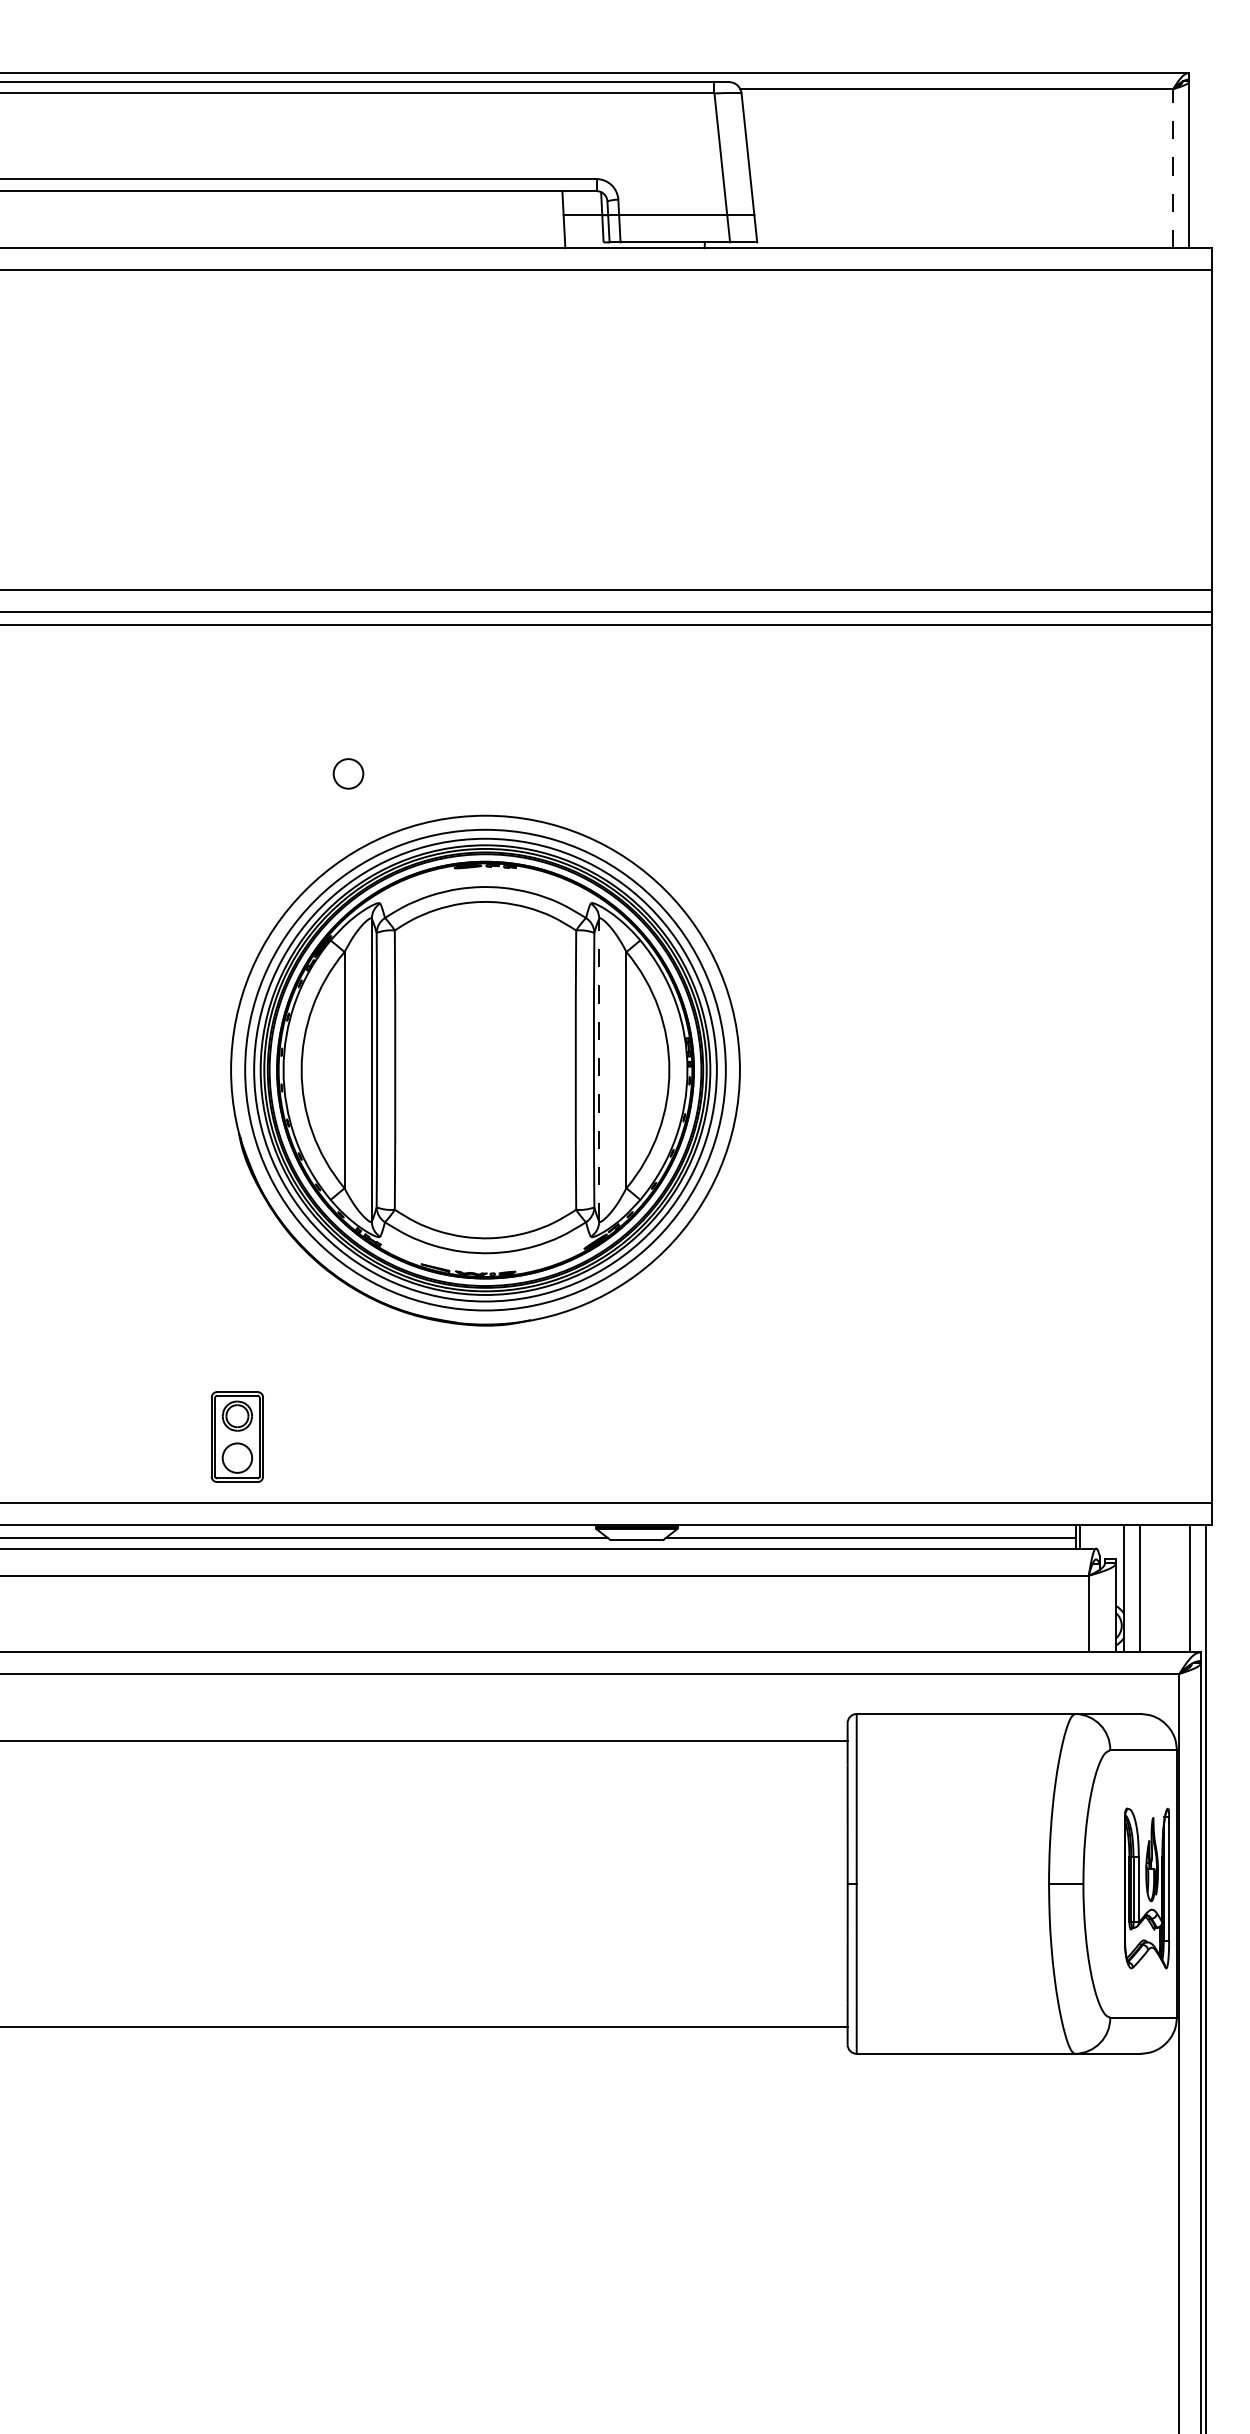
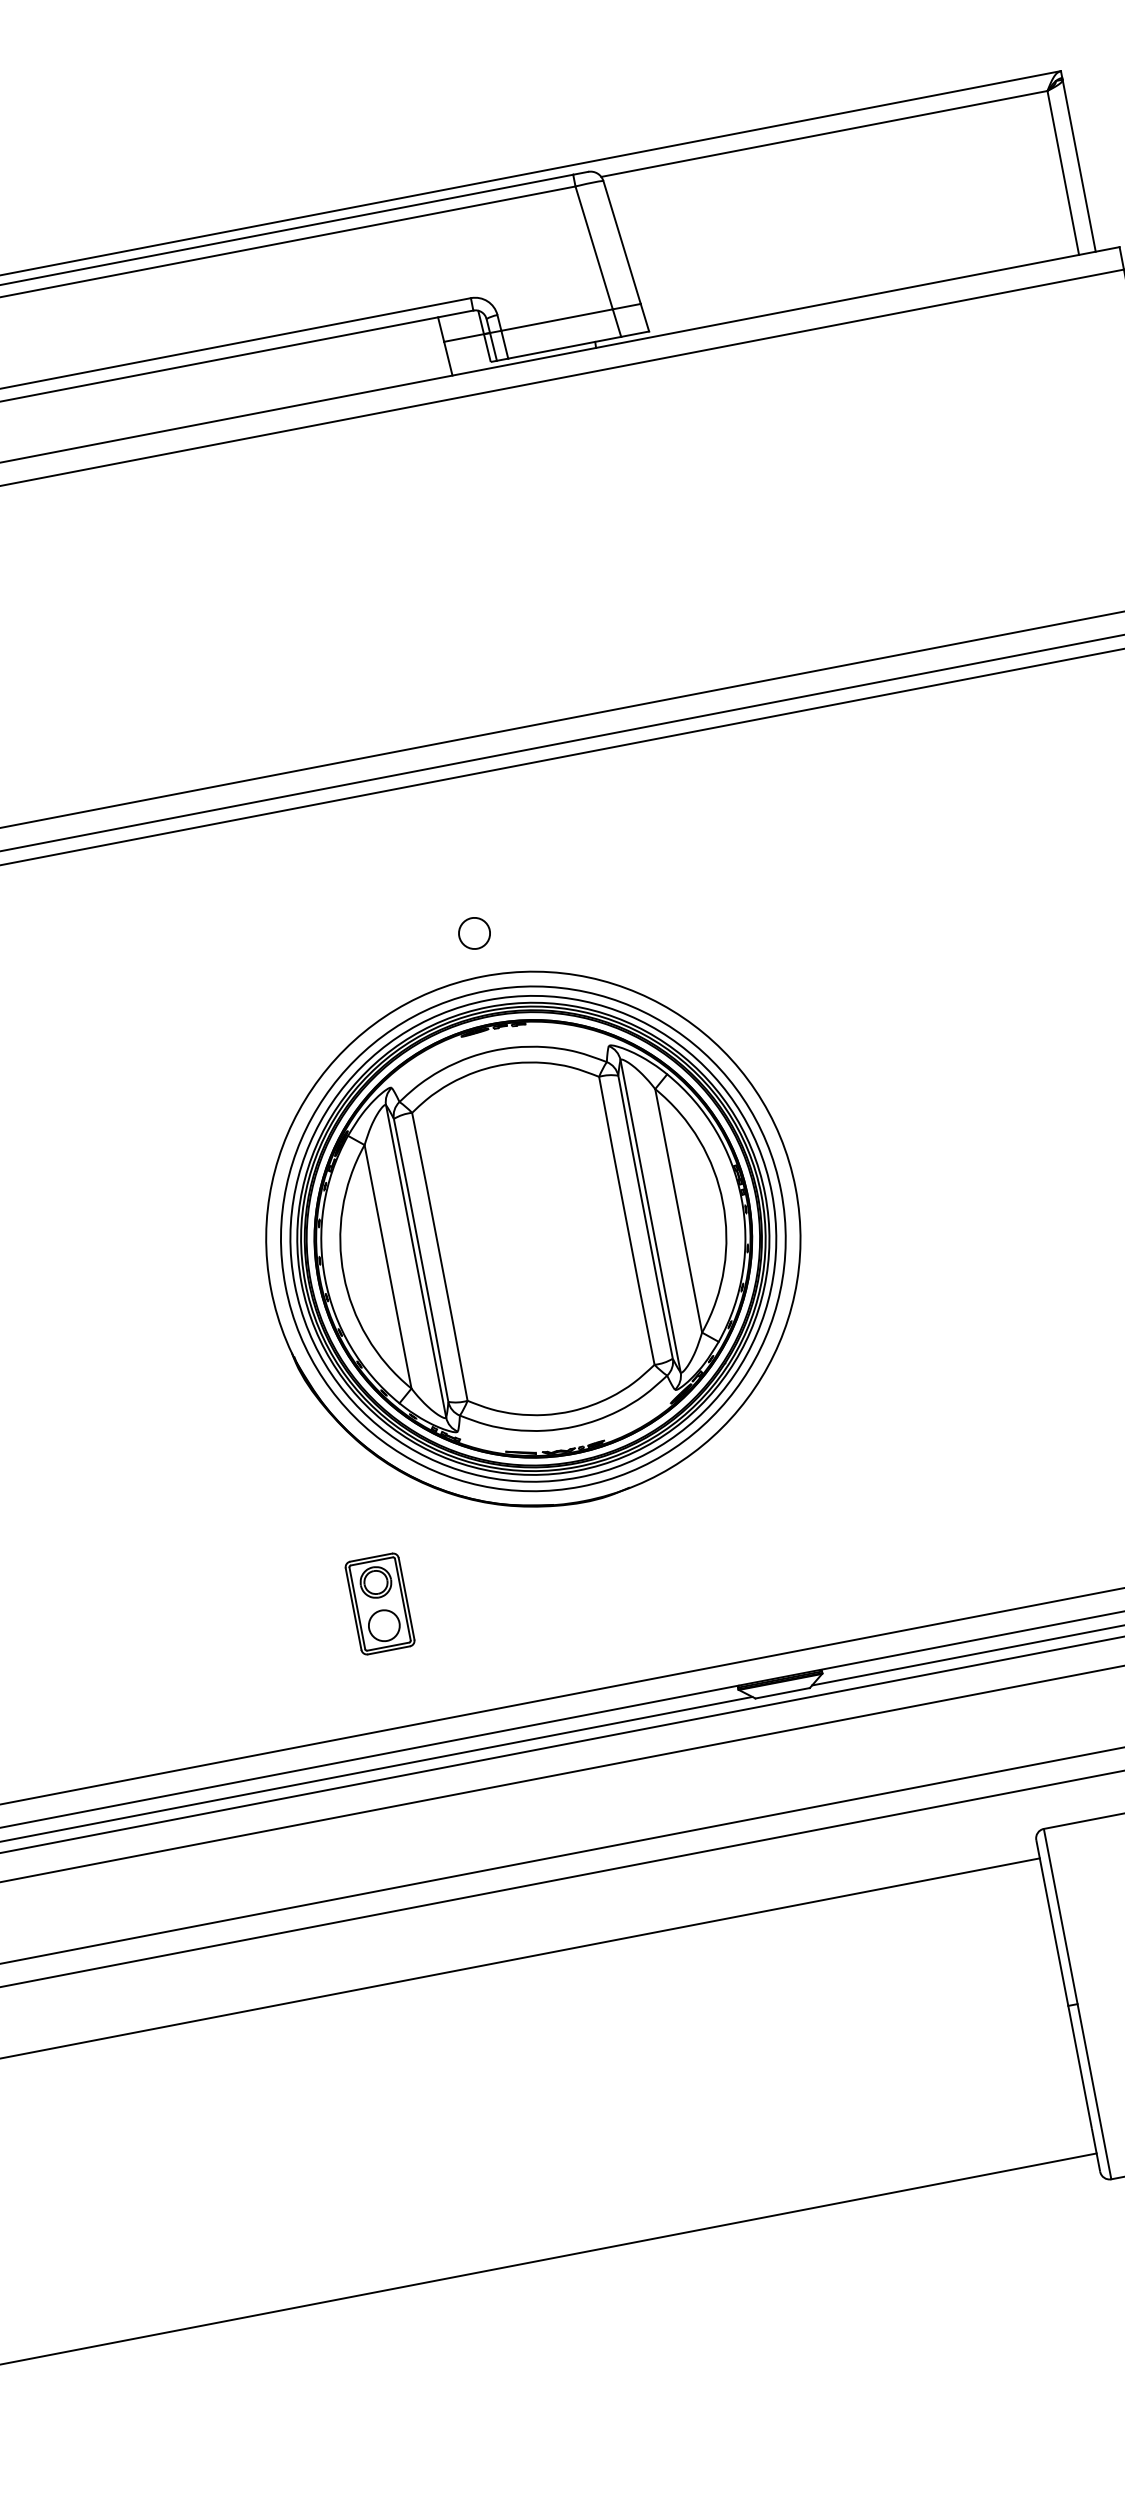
line: (1173, 168) -> (1063, 172), dashed -> solid
circle: (348, 773) -> (474, 933), moved
line: (599, 1069) -> (650, 1215), dashed -> solid
part: (236, 1436) -> (379, 1603), moved

